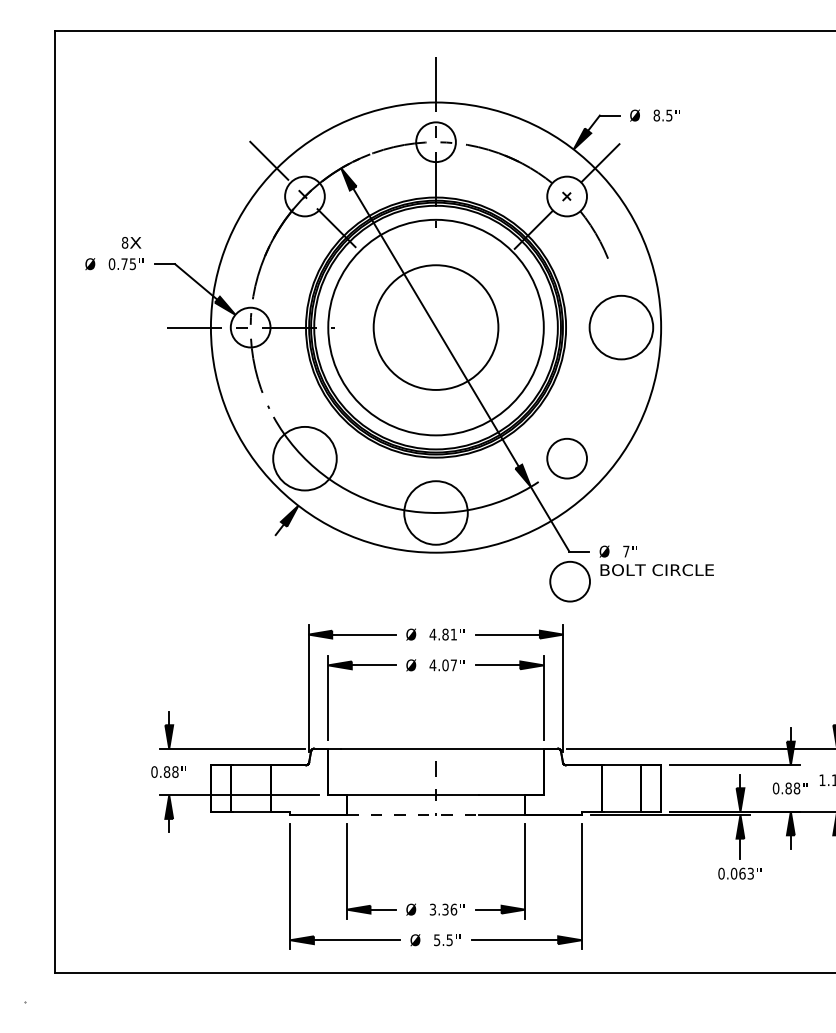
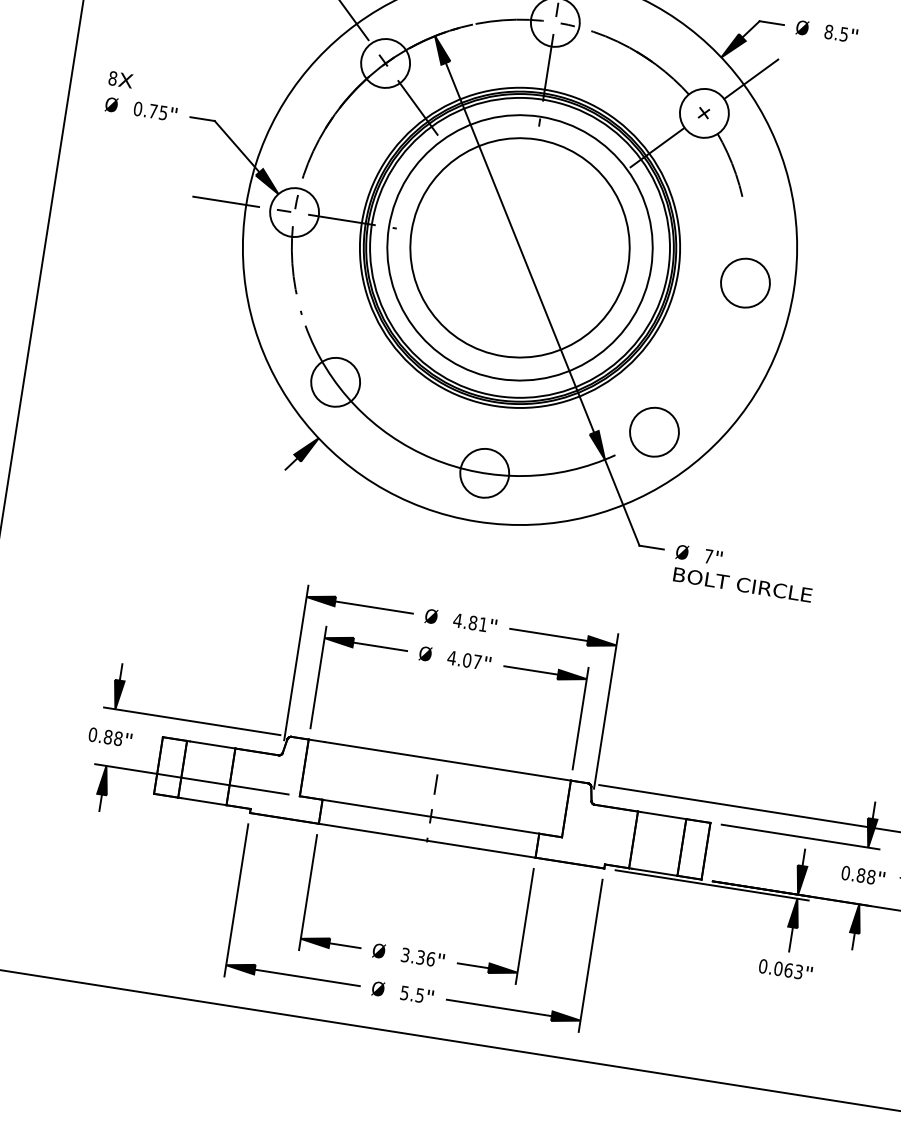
text: (131, 242) -> (120, 79), moved
circle: (435, 327) -> (519, 247), size x1.43
circle: (621, 327) -> (745, 283), size x0.62
circle: (304, 458) -> (335, 382), size x0.62
circle: (435, 512) -> (484, 472), size x0.62
circle: (569, 581) -> (633, 582), removed
line: (412, 815) -> (398, 836), dashed -> solid

